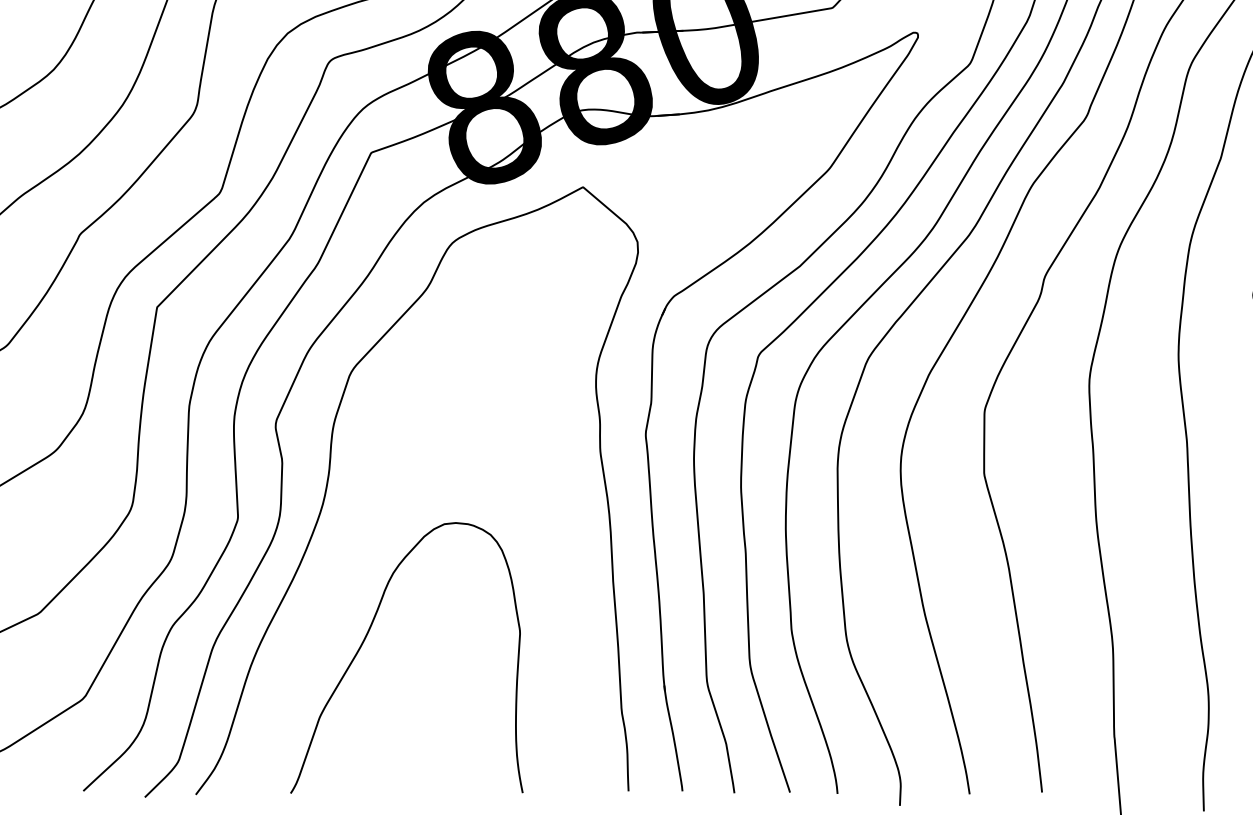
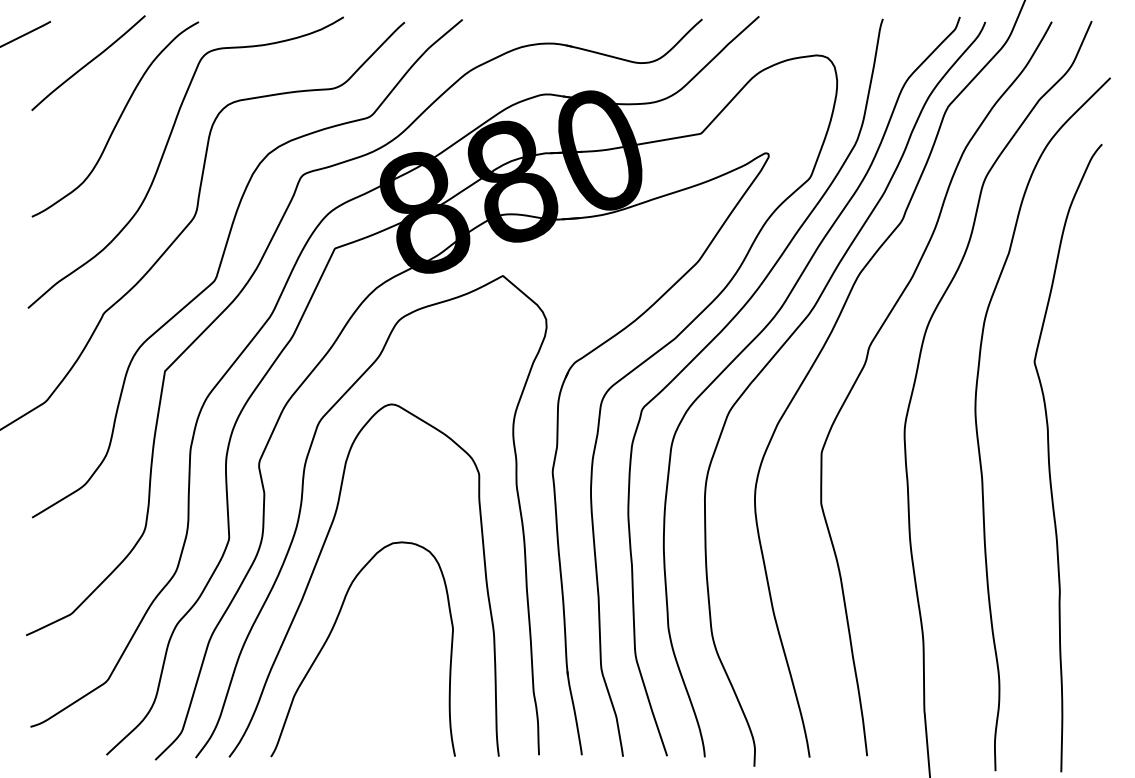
curve: (349, 549) -> (317, 563), added

